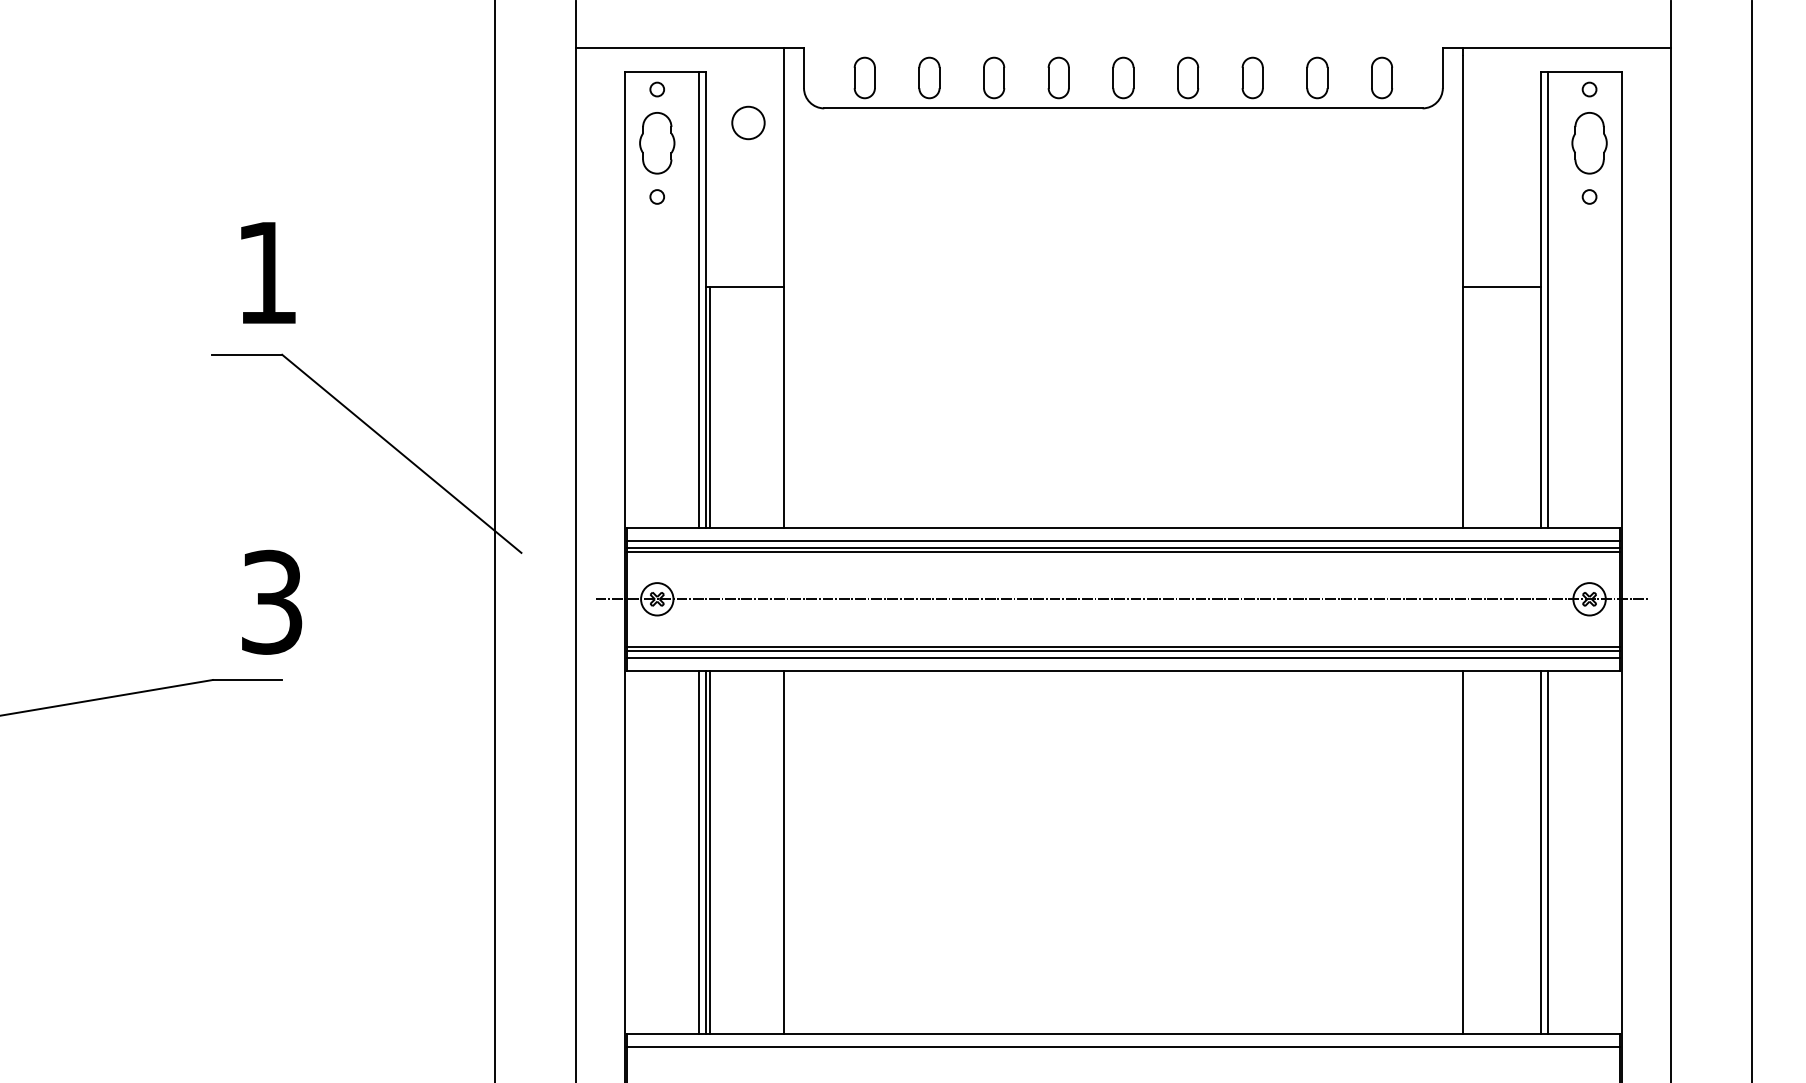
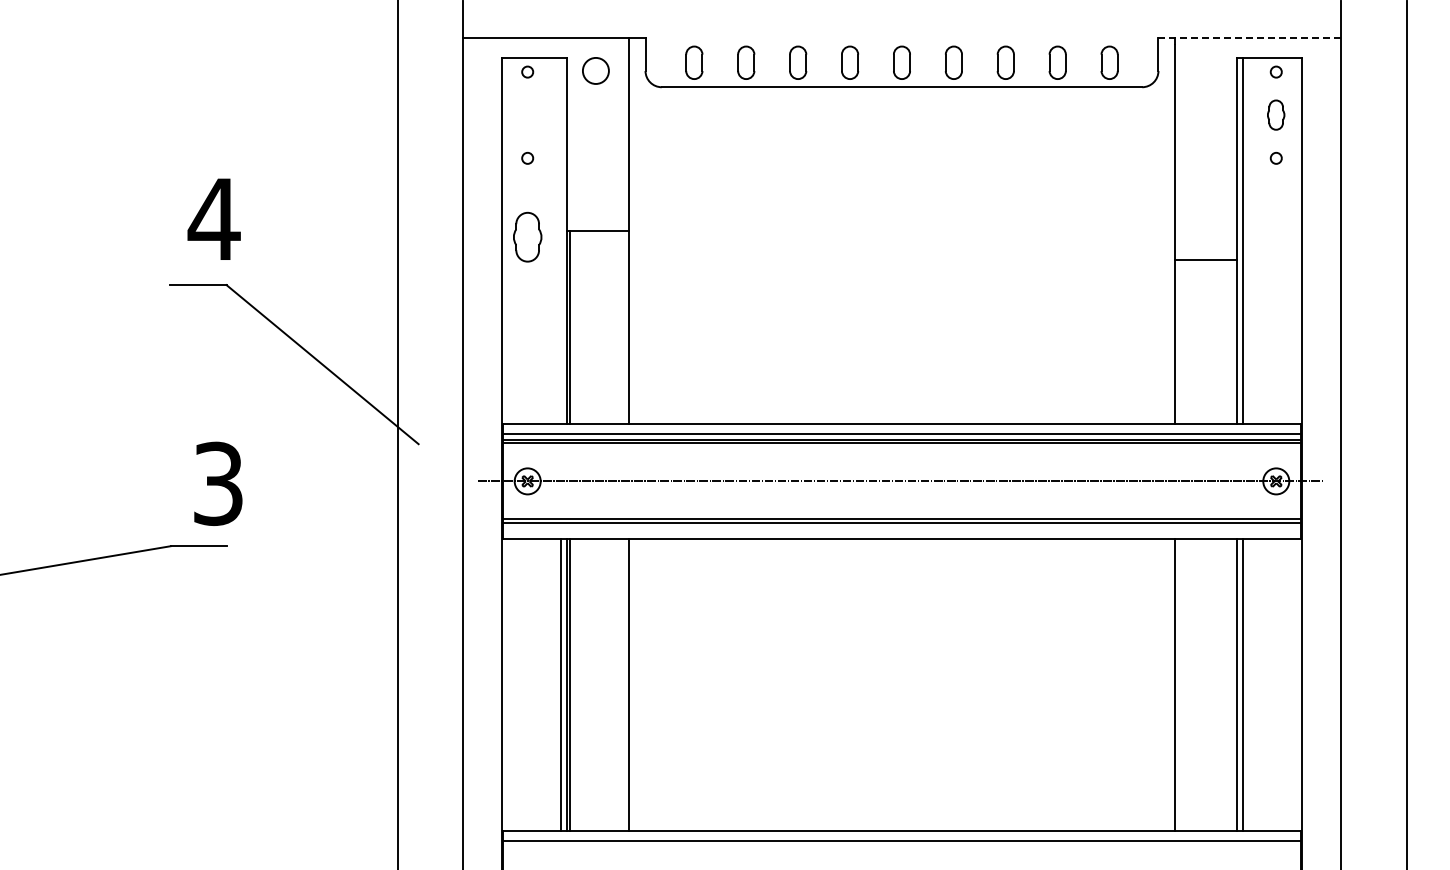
line: (1556, 47) -> (1249, 38), solid -> dashed
circle: (747, 122) -> (595, 70), moved
part: (657, 142) -> (527, 236), moved
part: (1588, 142) -> (1275, 114), size x0.6
text: (265, 271) -> (213, 218), 1 -> 4
line: (1501, 286) -> (1205, 259), moved
line: (698, 299) -> (560, 240), removed
line: (1122, 657) -> (901, 528), removed

